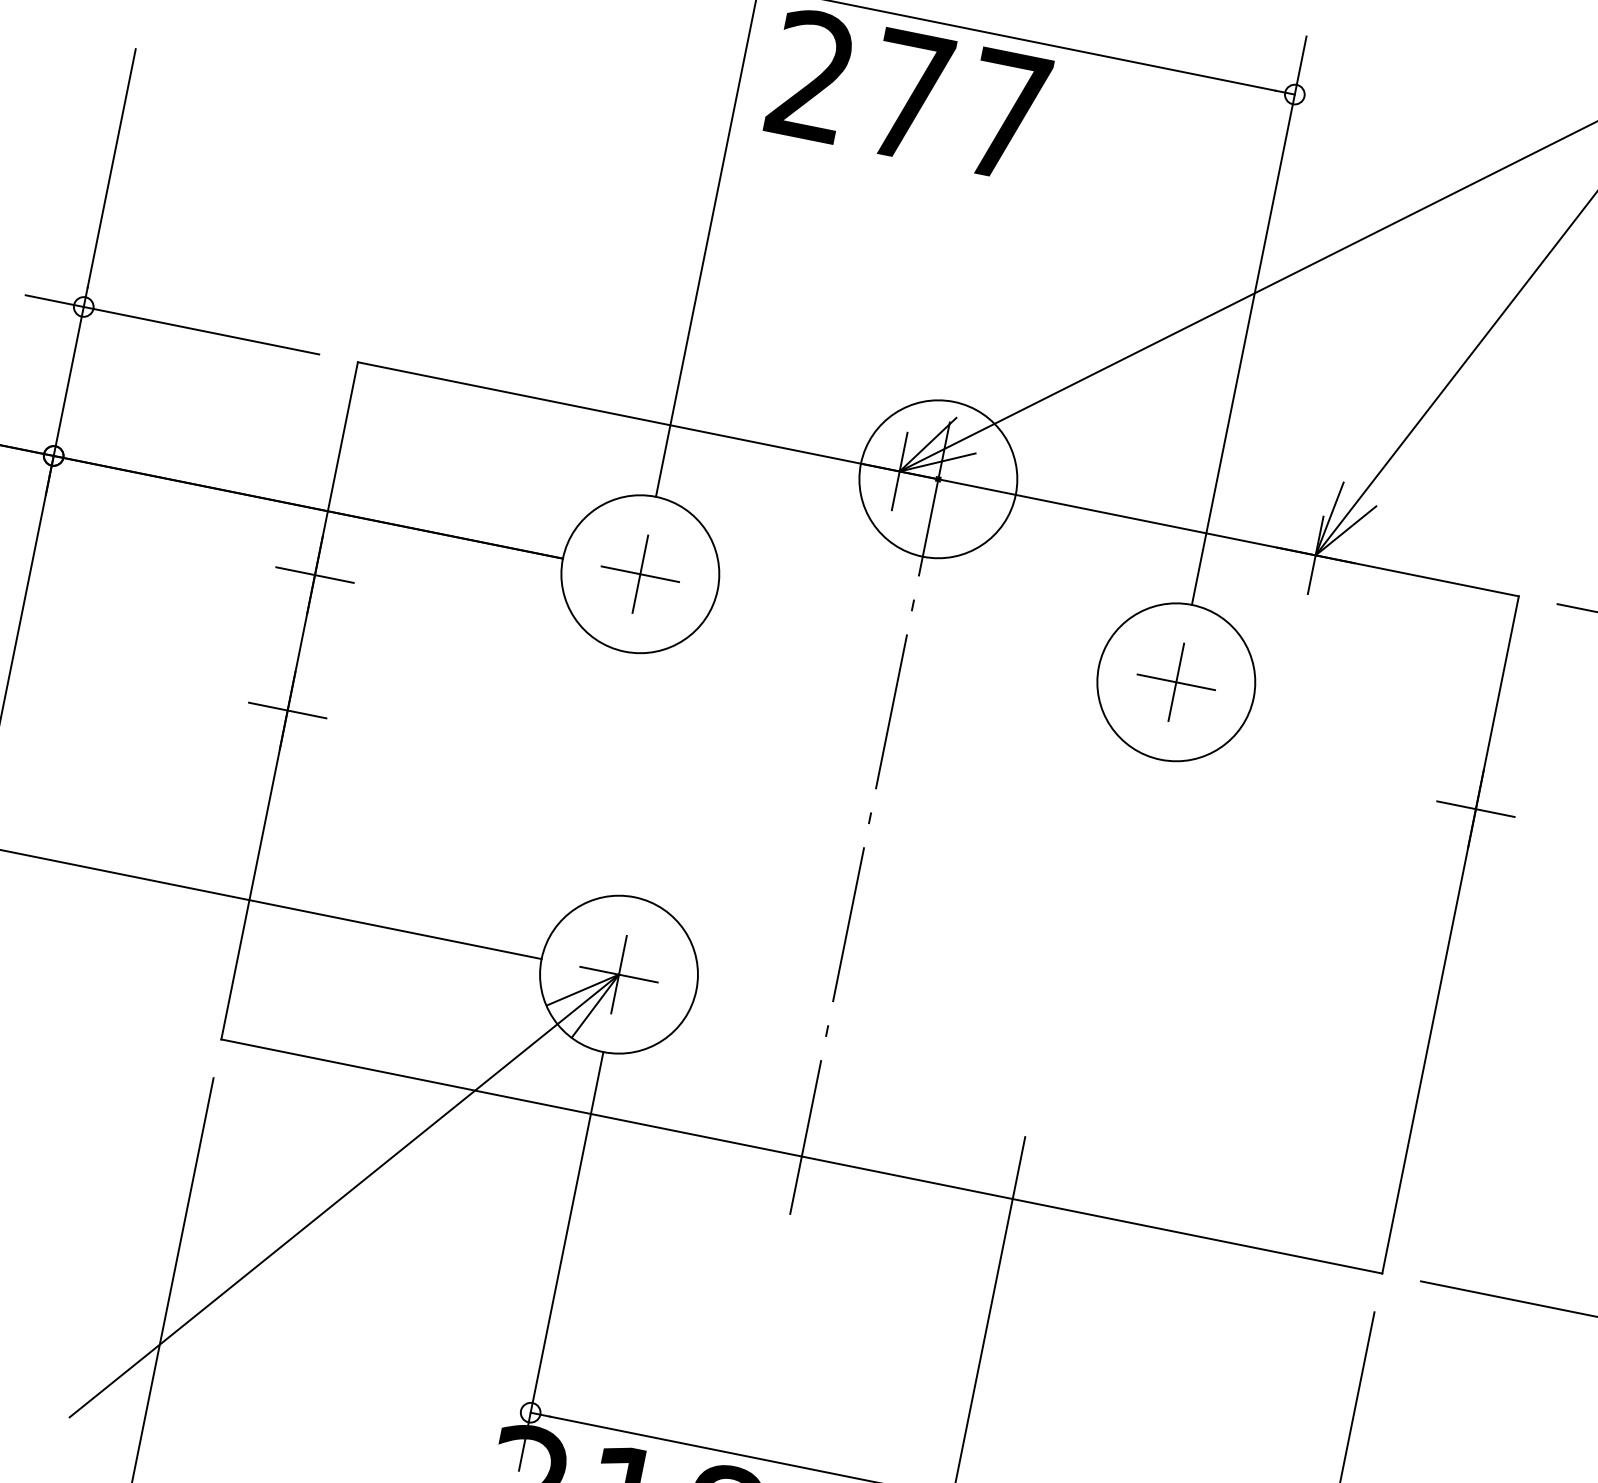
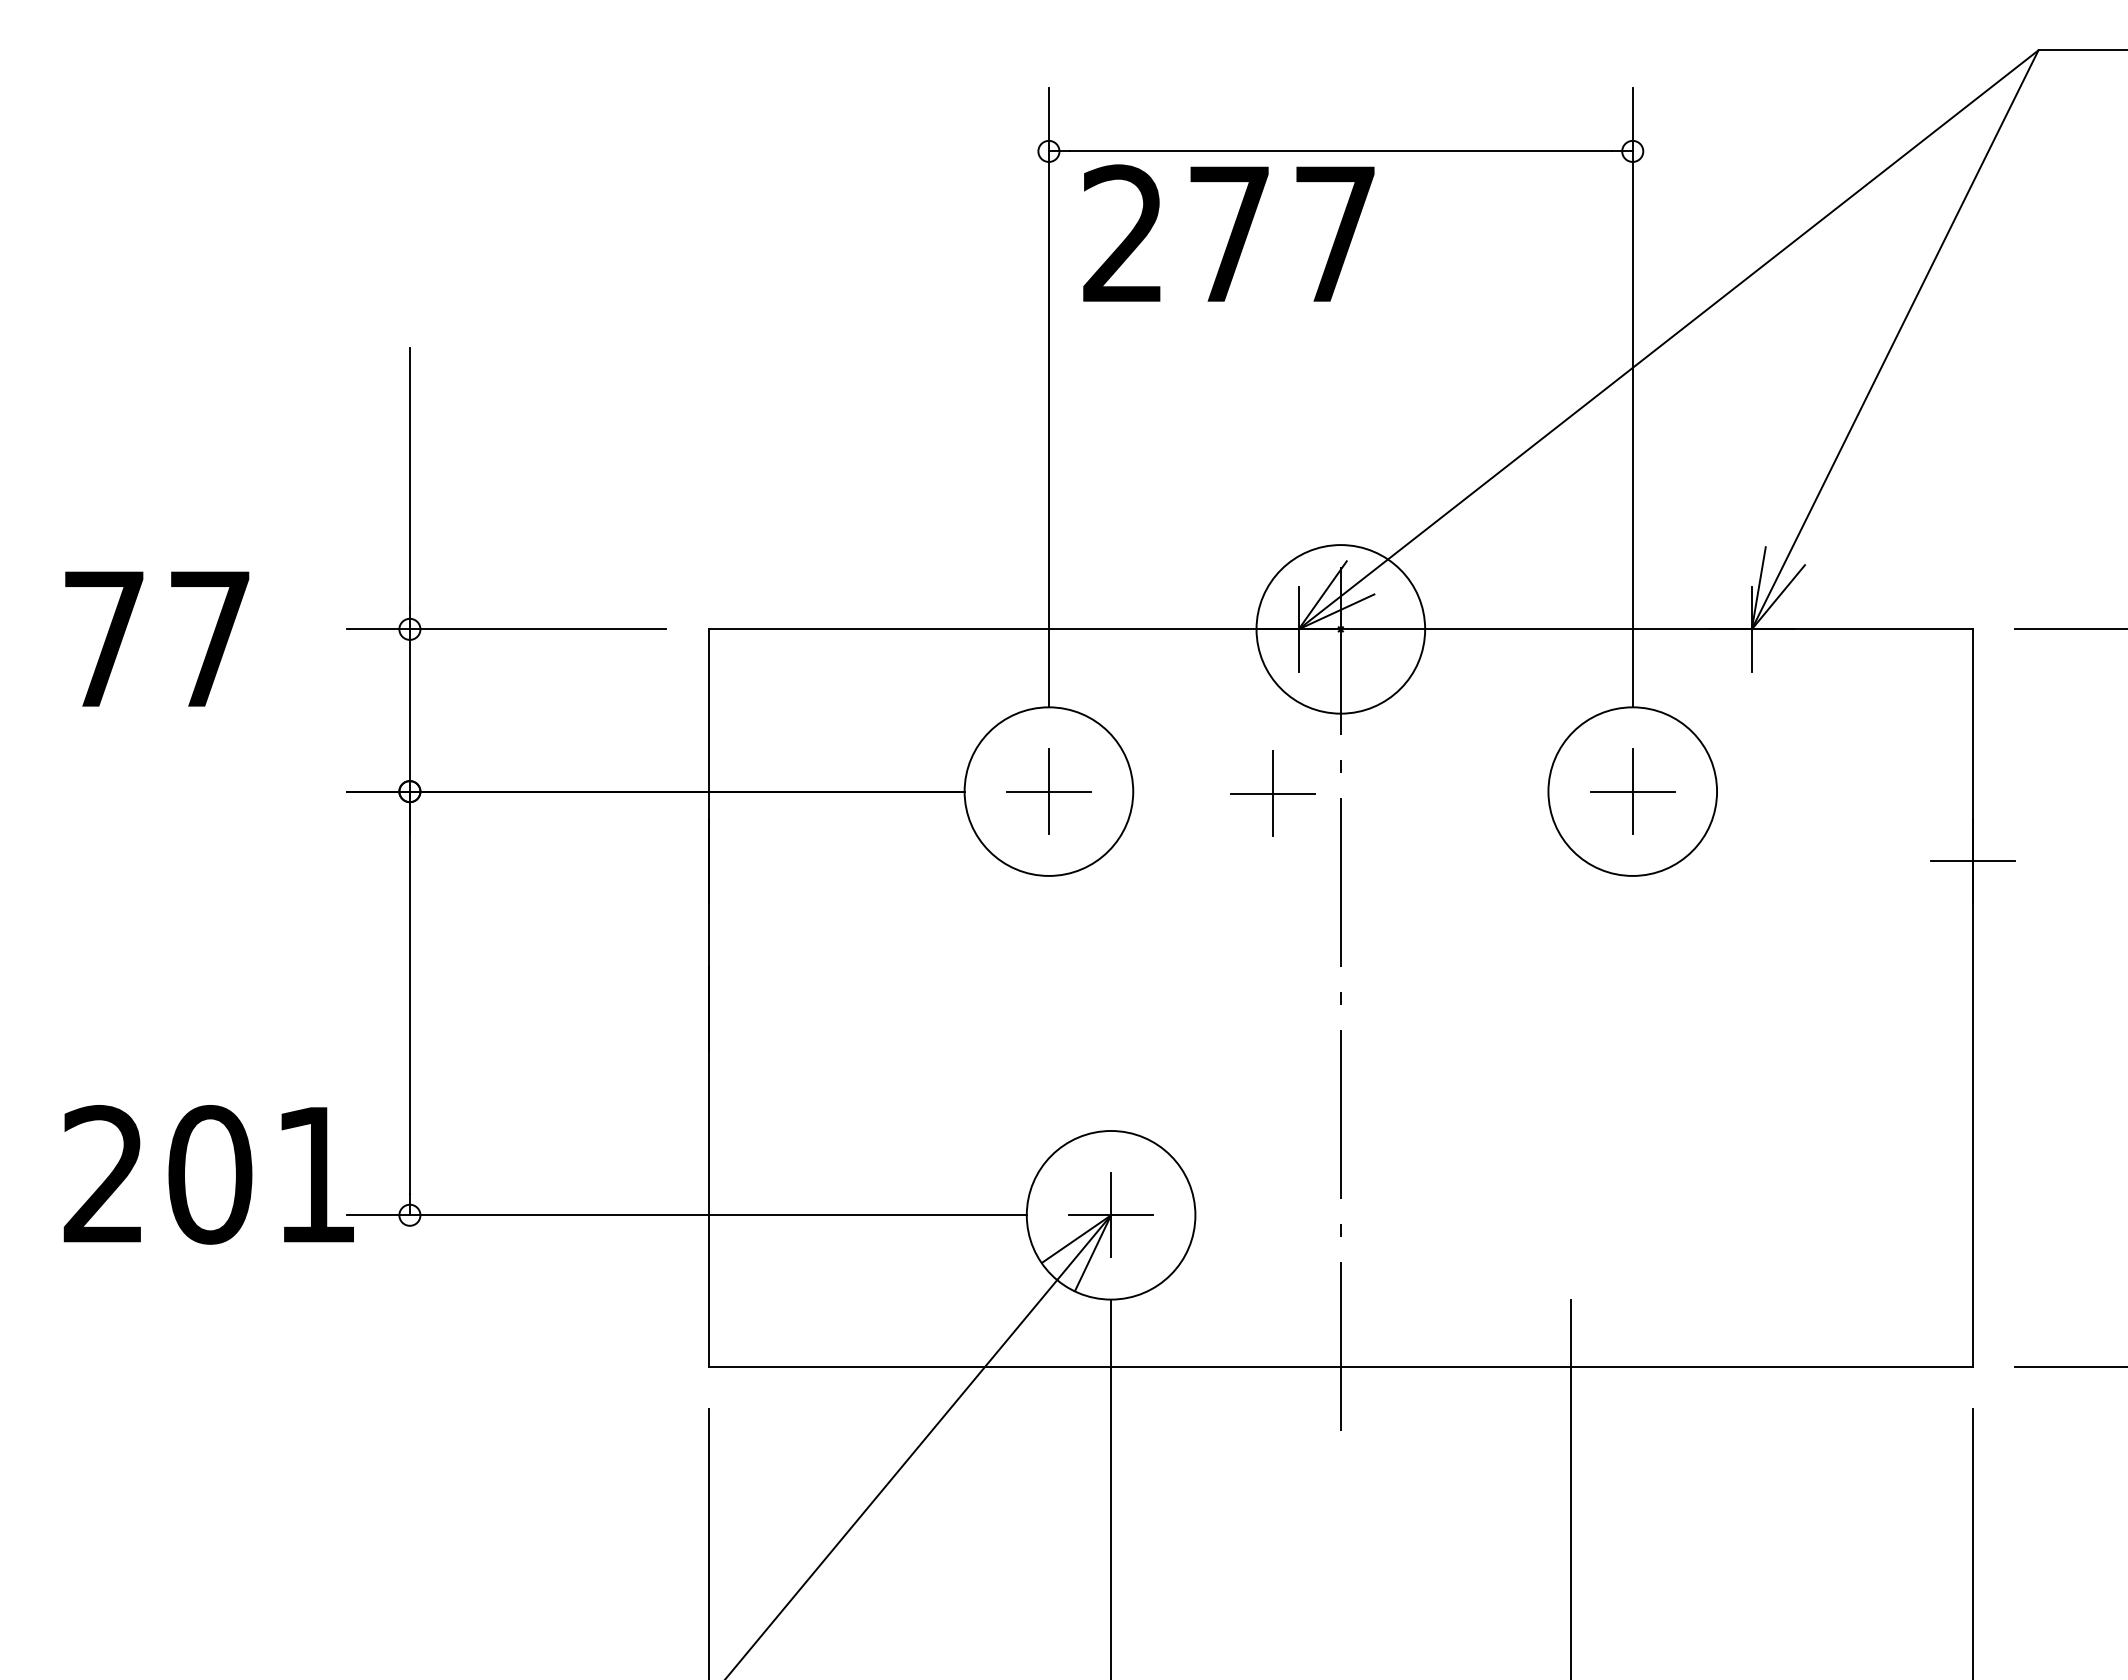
line: (314, 575) -> (708, 861), removed
part: (845, 617) -> (1272, 793), added
line: (287, 710) -> (708, 1008), removed

